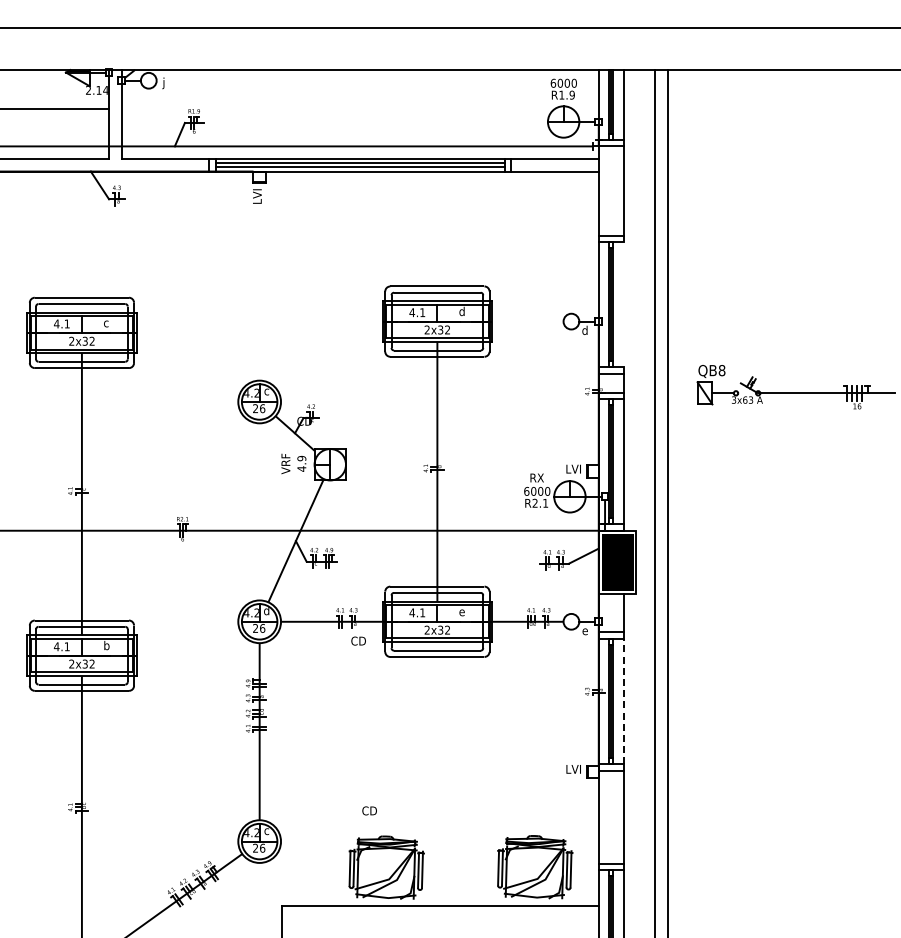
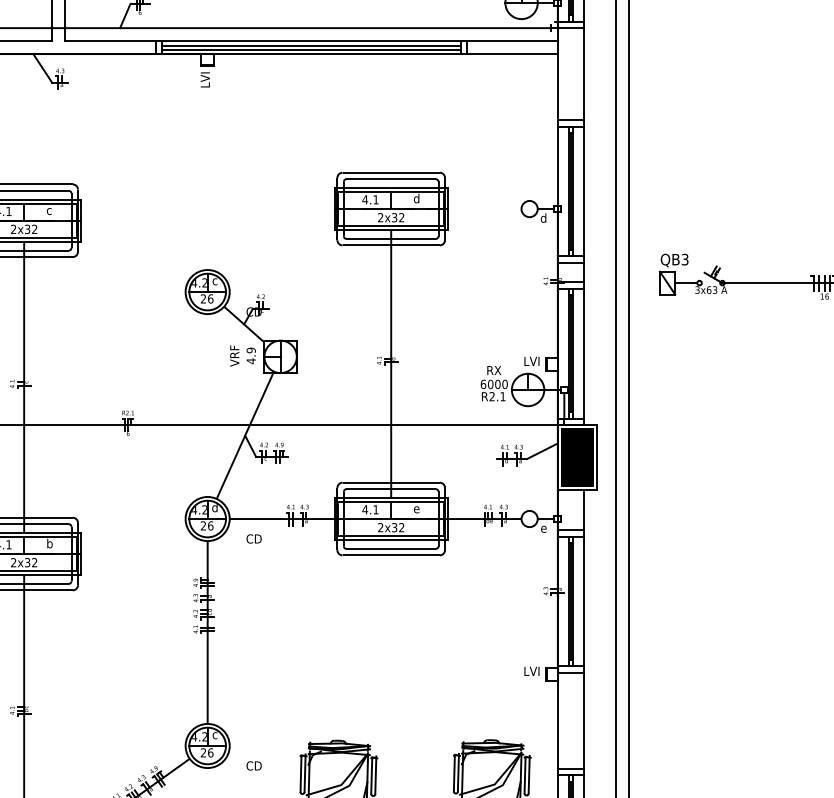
line: (623, 304) -> (583, 191), added
text: (721, 370) -> (684, 259), QB8 -> QB3
text: (358, 640) -> (253, 538), moved
line: (623, 701) -> (583, 601), dashed -> solid
text: (369, 810) -> (253, 765), moved

